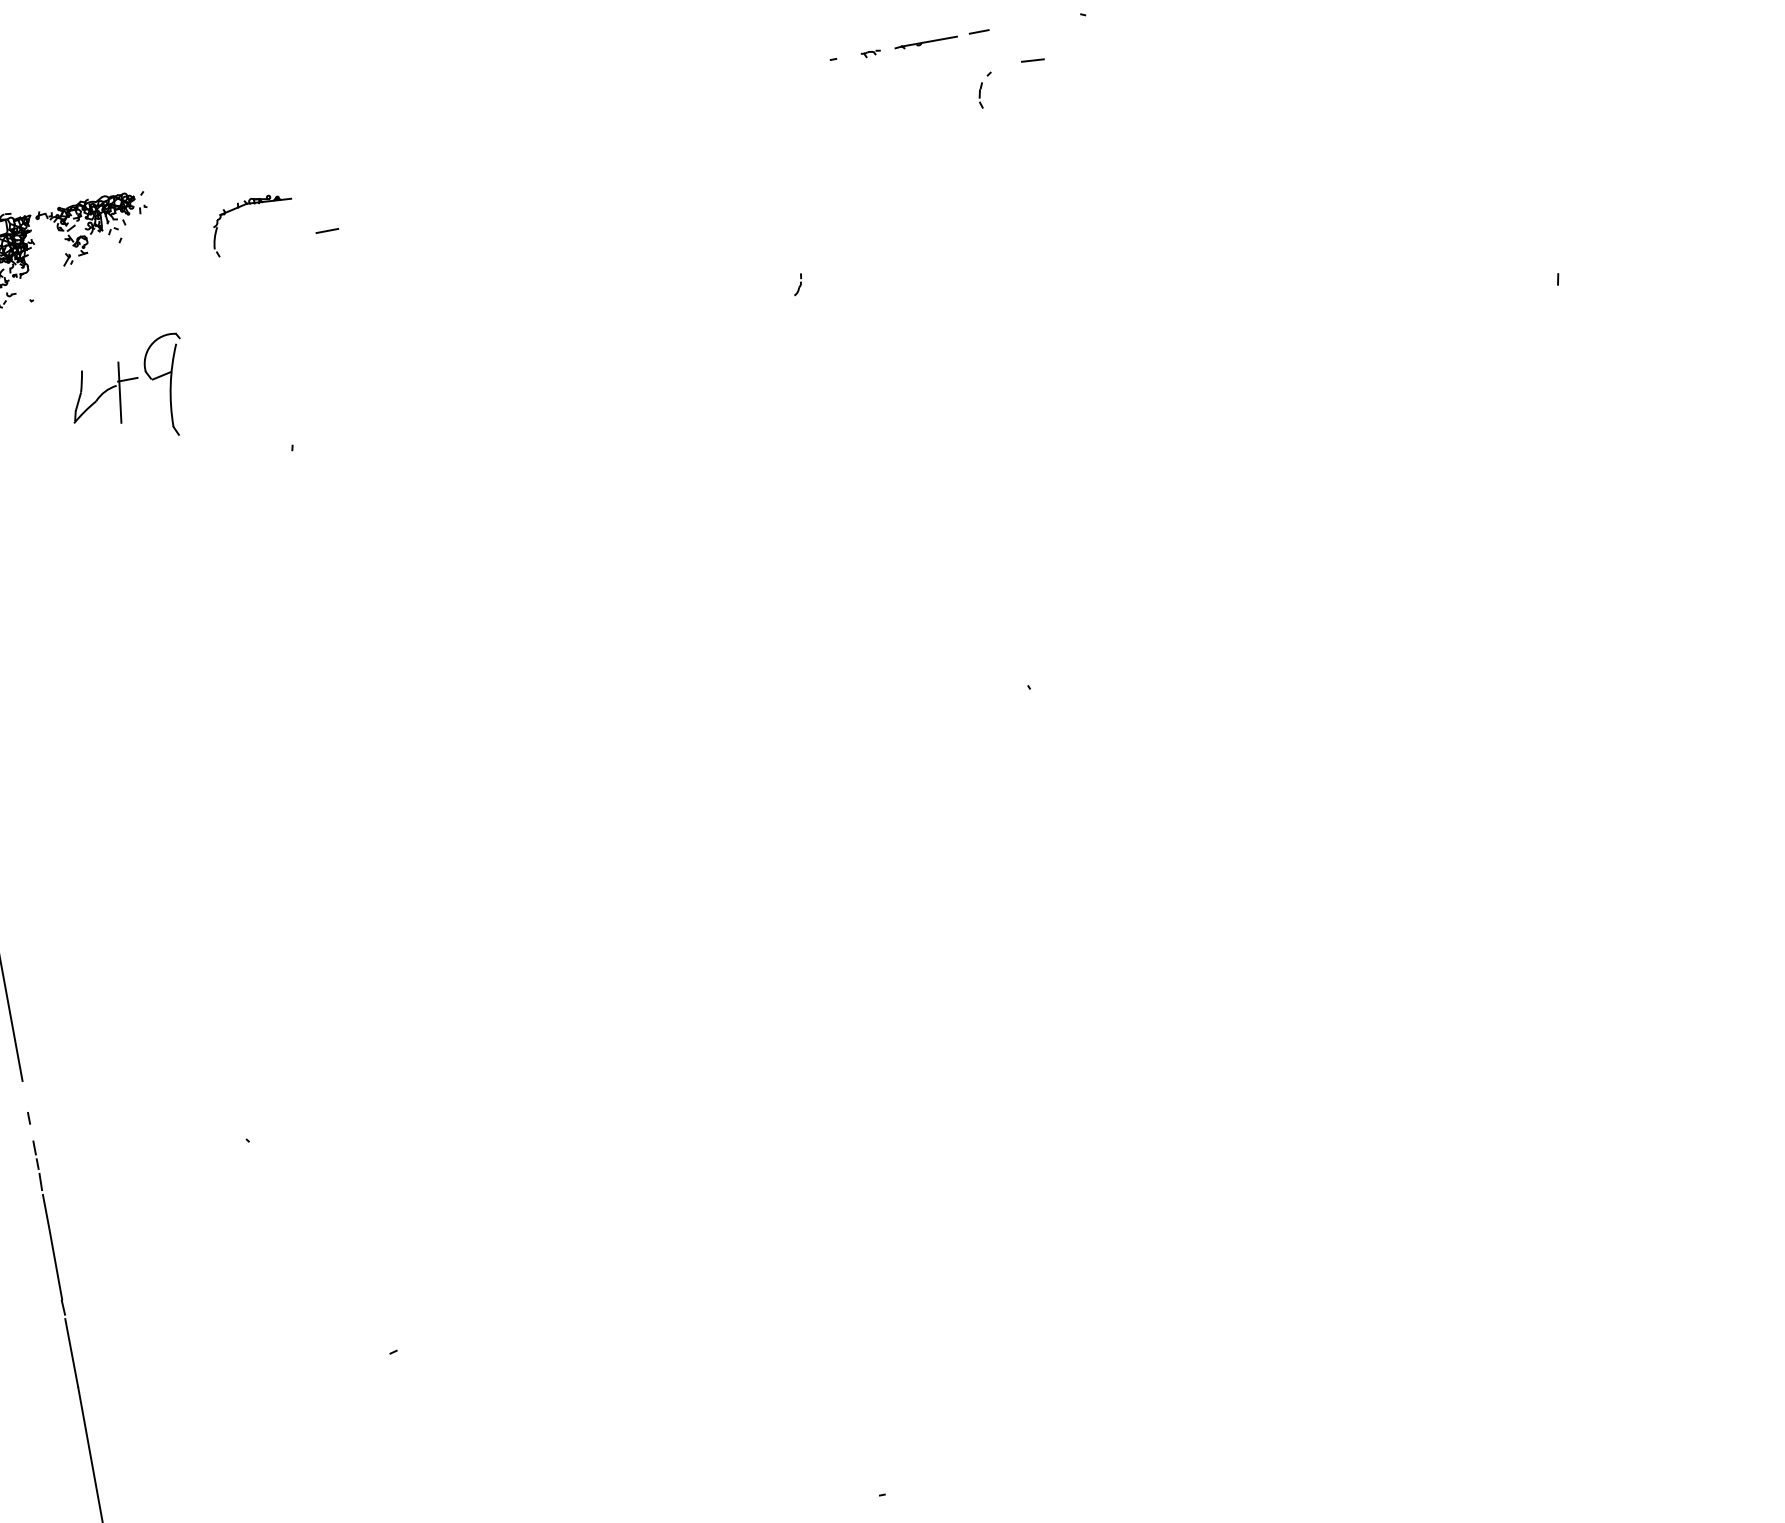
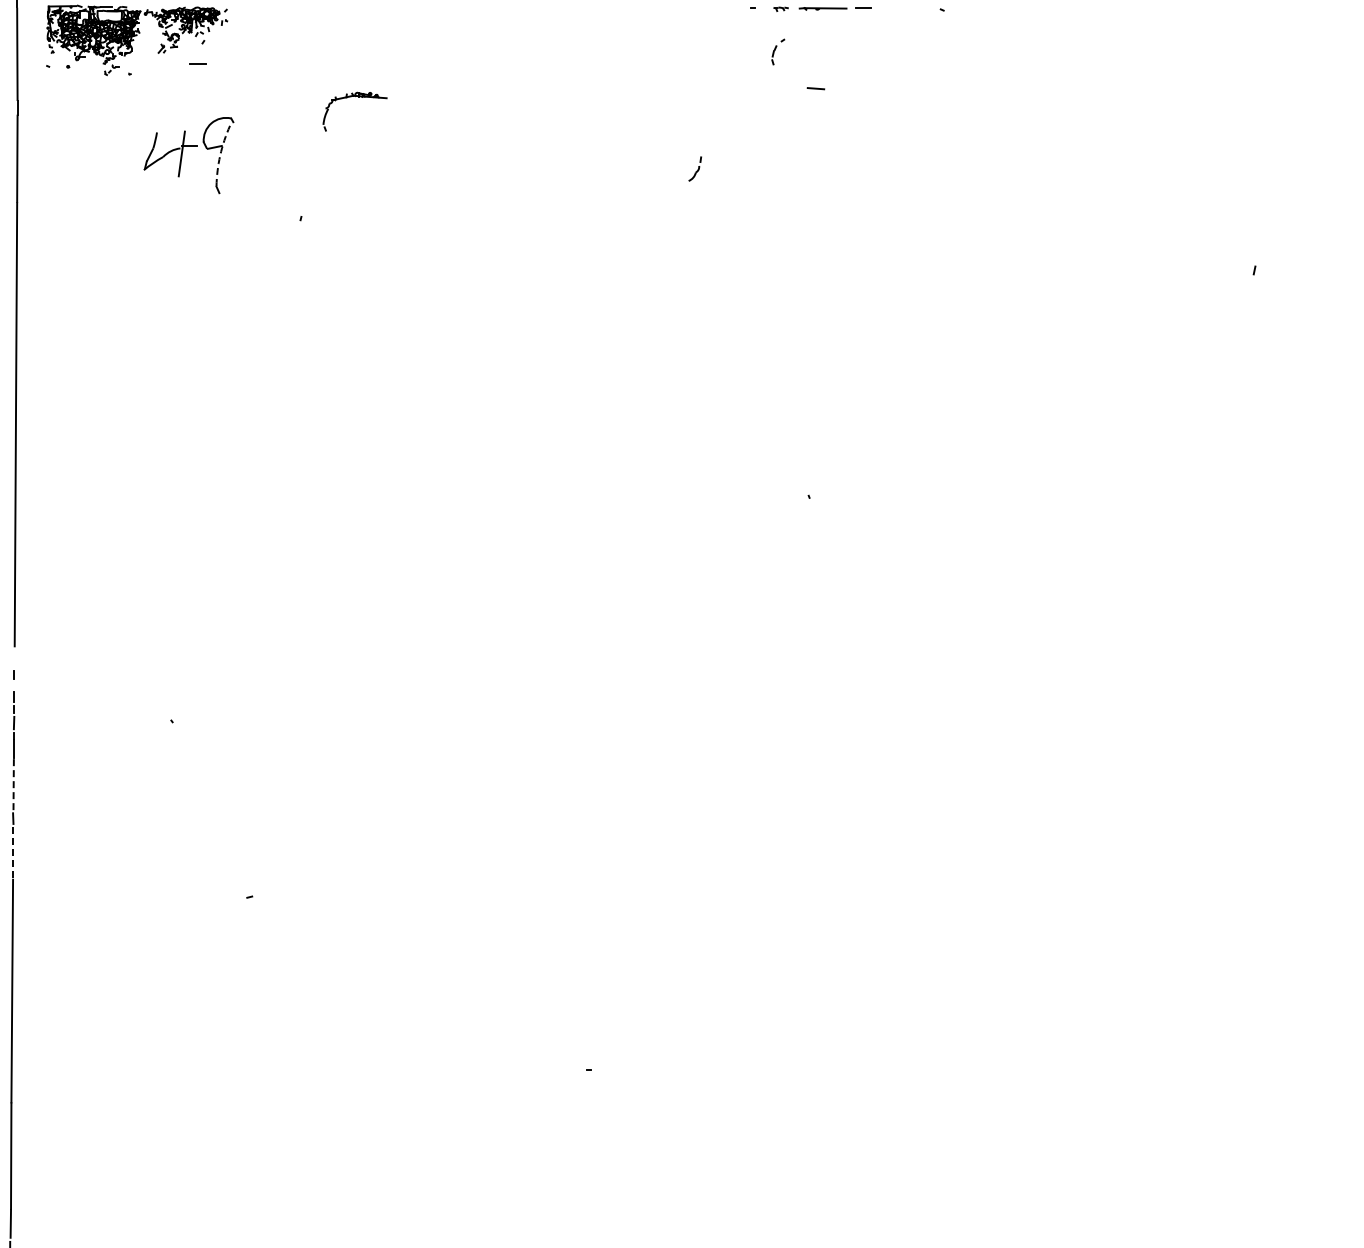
line: (1032, 60) -> (815, 88), moved
part: (986, 89) -> (778, 51), moved
part: (250, 205) -> (355, 97), moved
line: (326, 230) -> (197, 63), moved
part: (797, 284) -> (694, 168), size x1.6
arc: (171, 385) -> (220, 155), solid -> dashed
line: (55, 1264) -> (13, 785), solid -> dashed
line: (72, 1353) -> (13, 853), solid -> dashed

